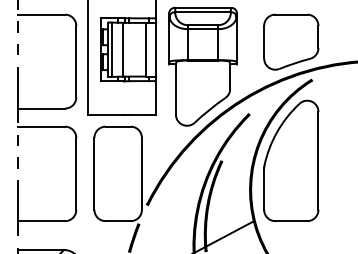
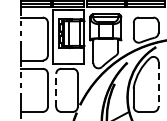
line: (318, 161) -> (158, 84), solid -> dashed
line: (95, 172) -> (56, 89), solid -> dashed

